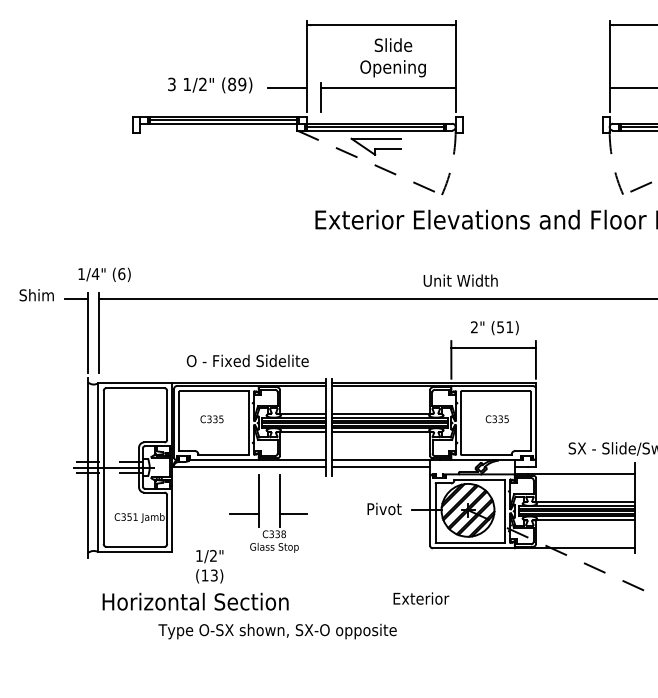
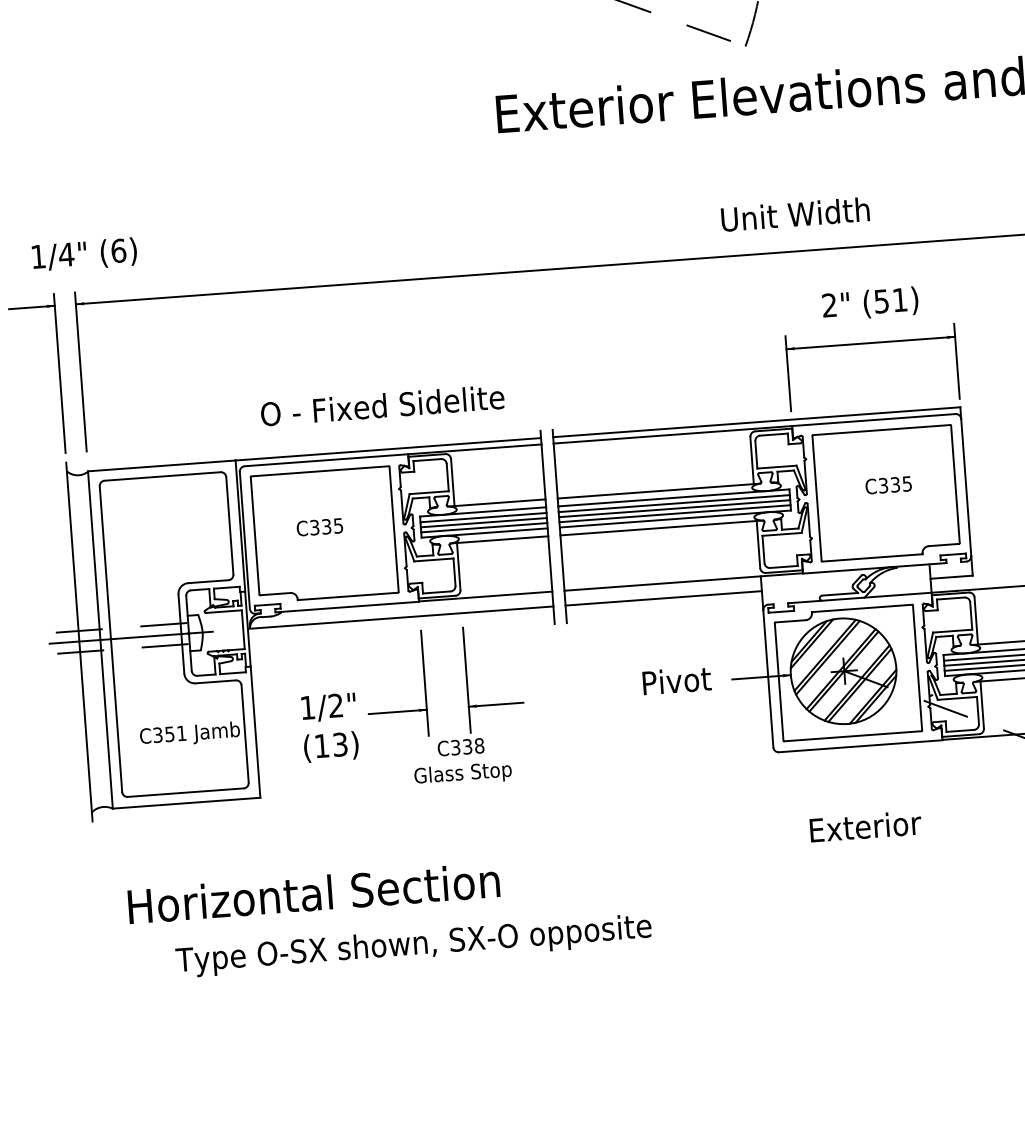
text: (209, 566) -> (329, 727), moved
text: (421, 598) -> (865, 826), moved
text: (277, 631) -> (413, 945), moved

